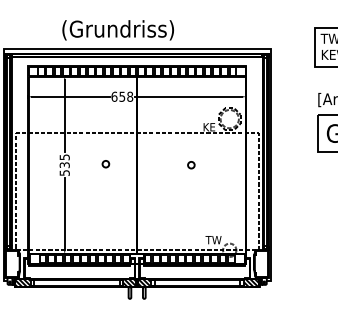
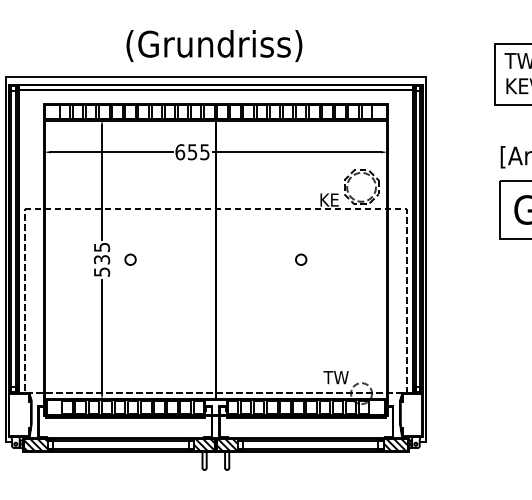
text: (117, 30) -> (213, 46), moved
text: (130, 96) -> (205, 151), 658 -> 655
circle: (105, 164) -> (129, 260), moved

